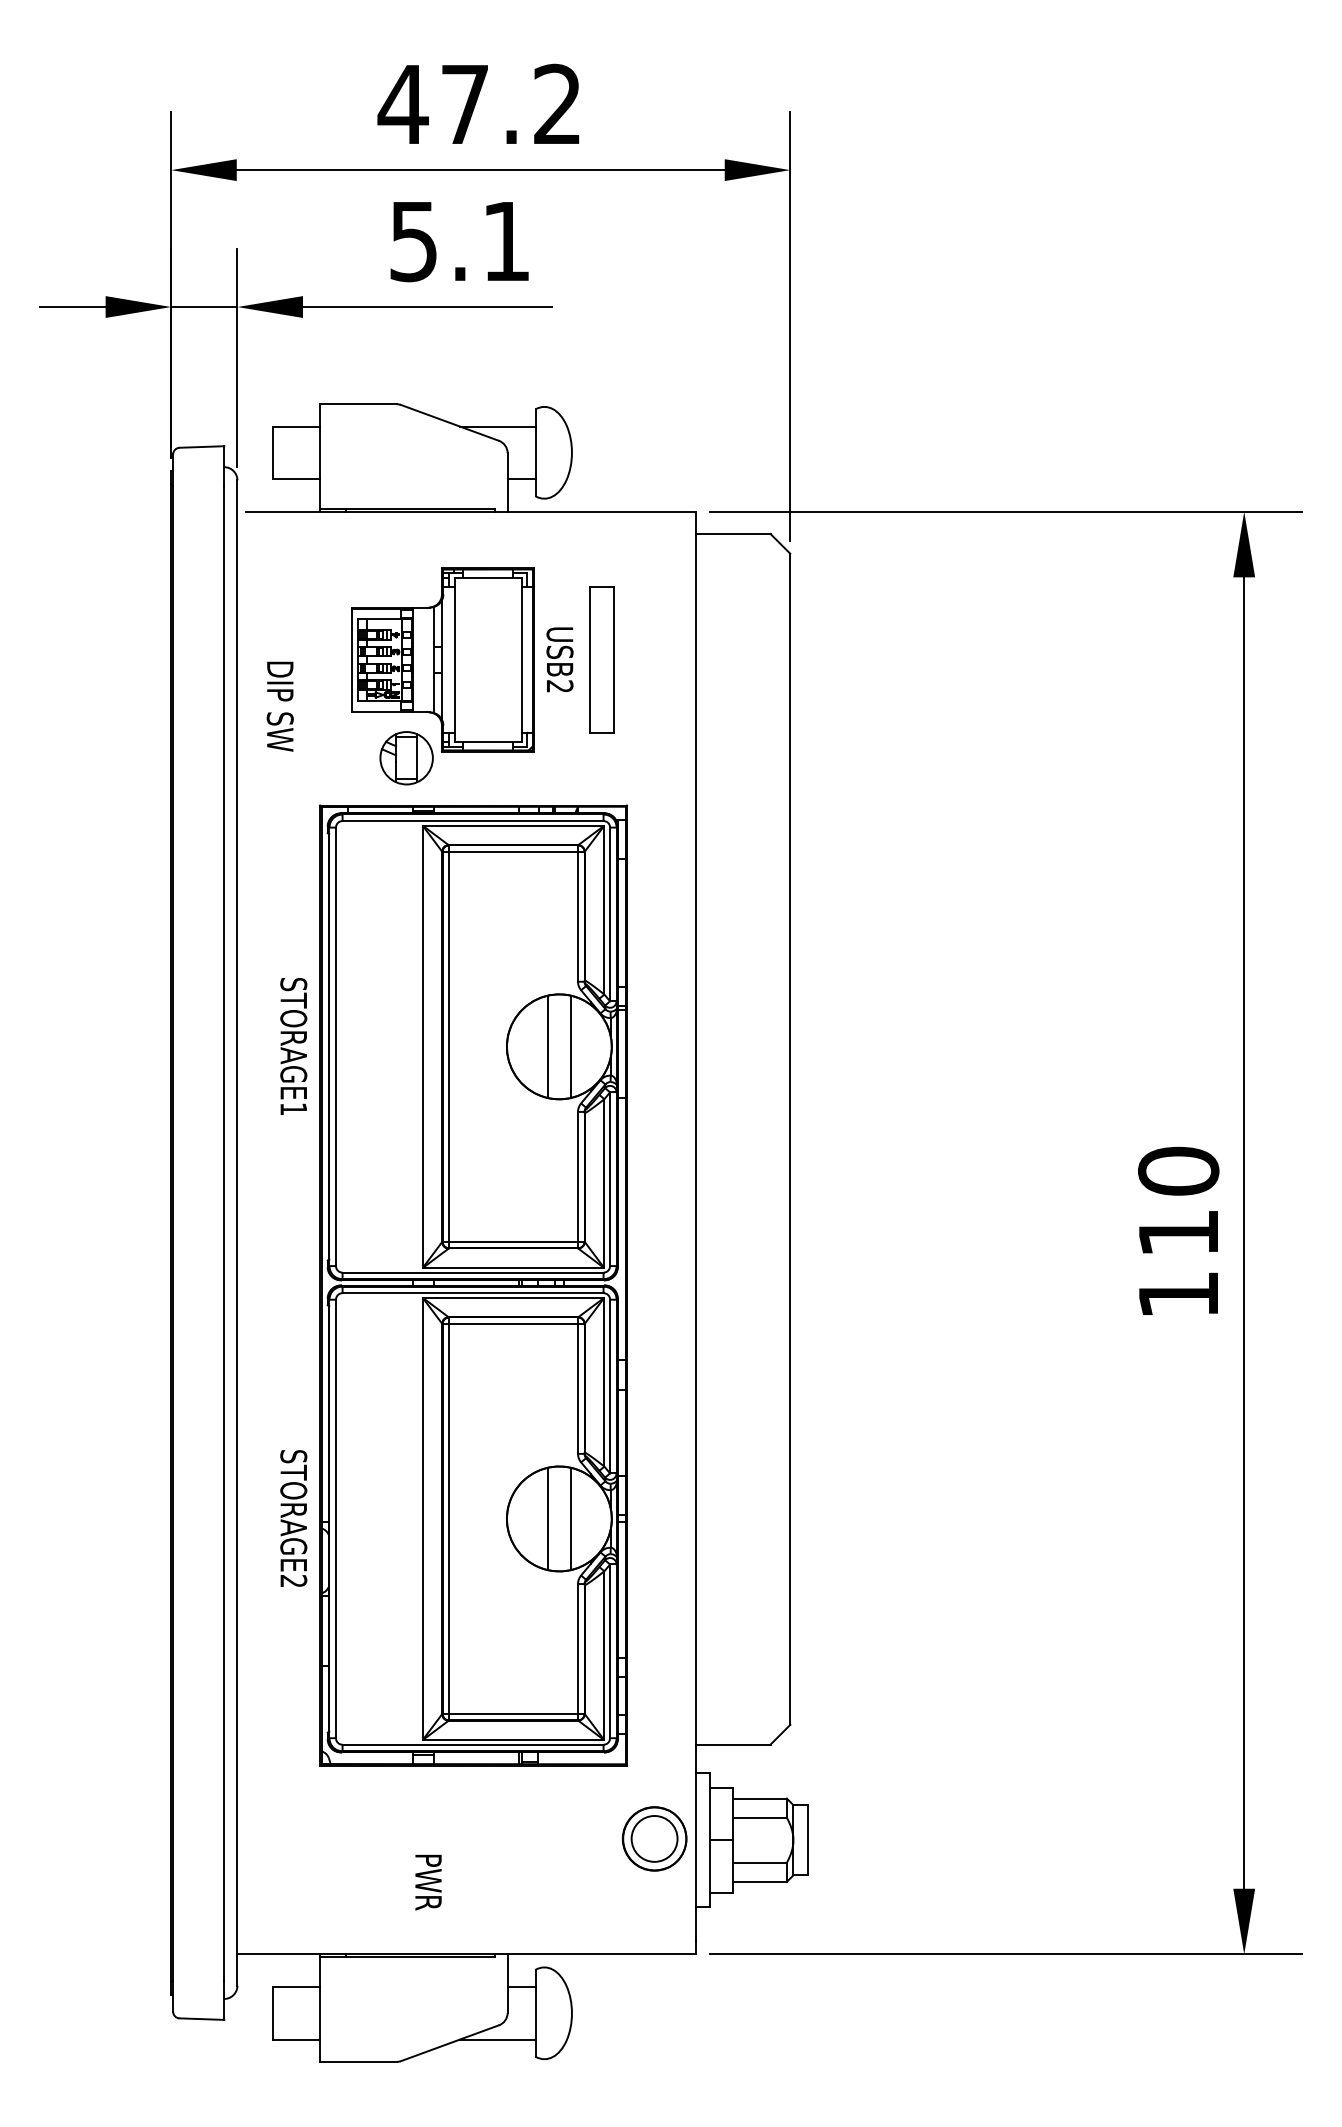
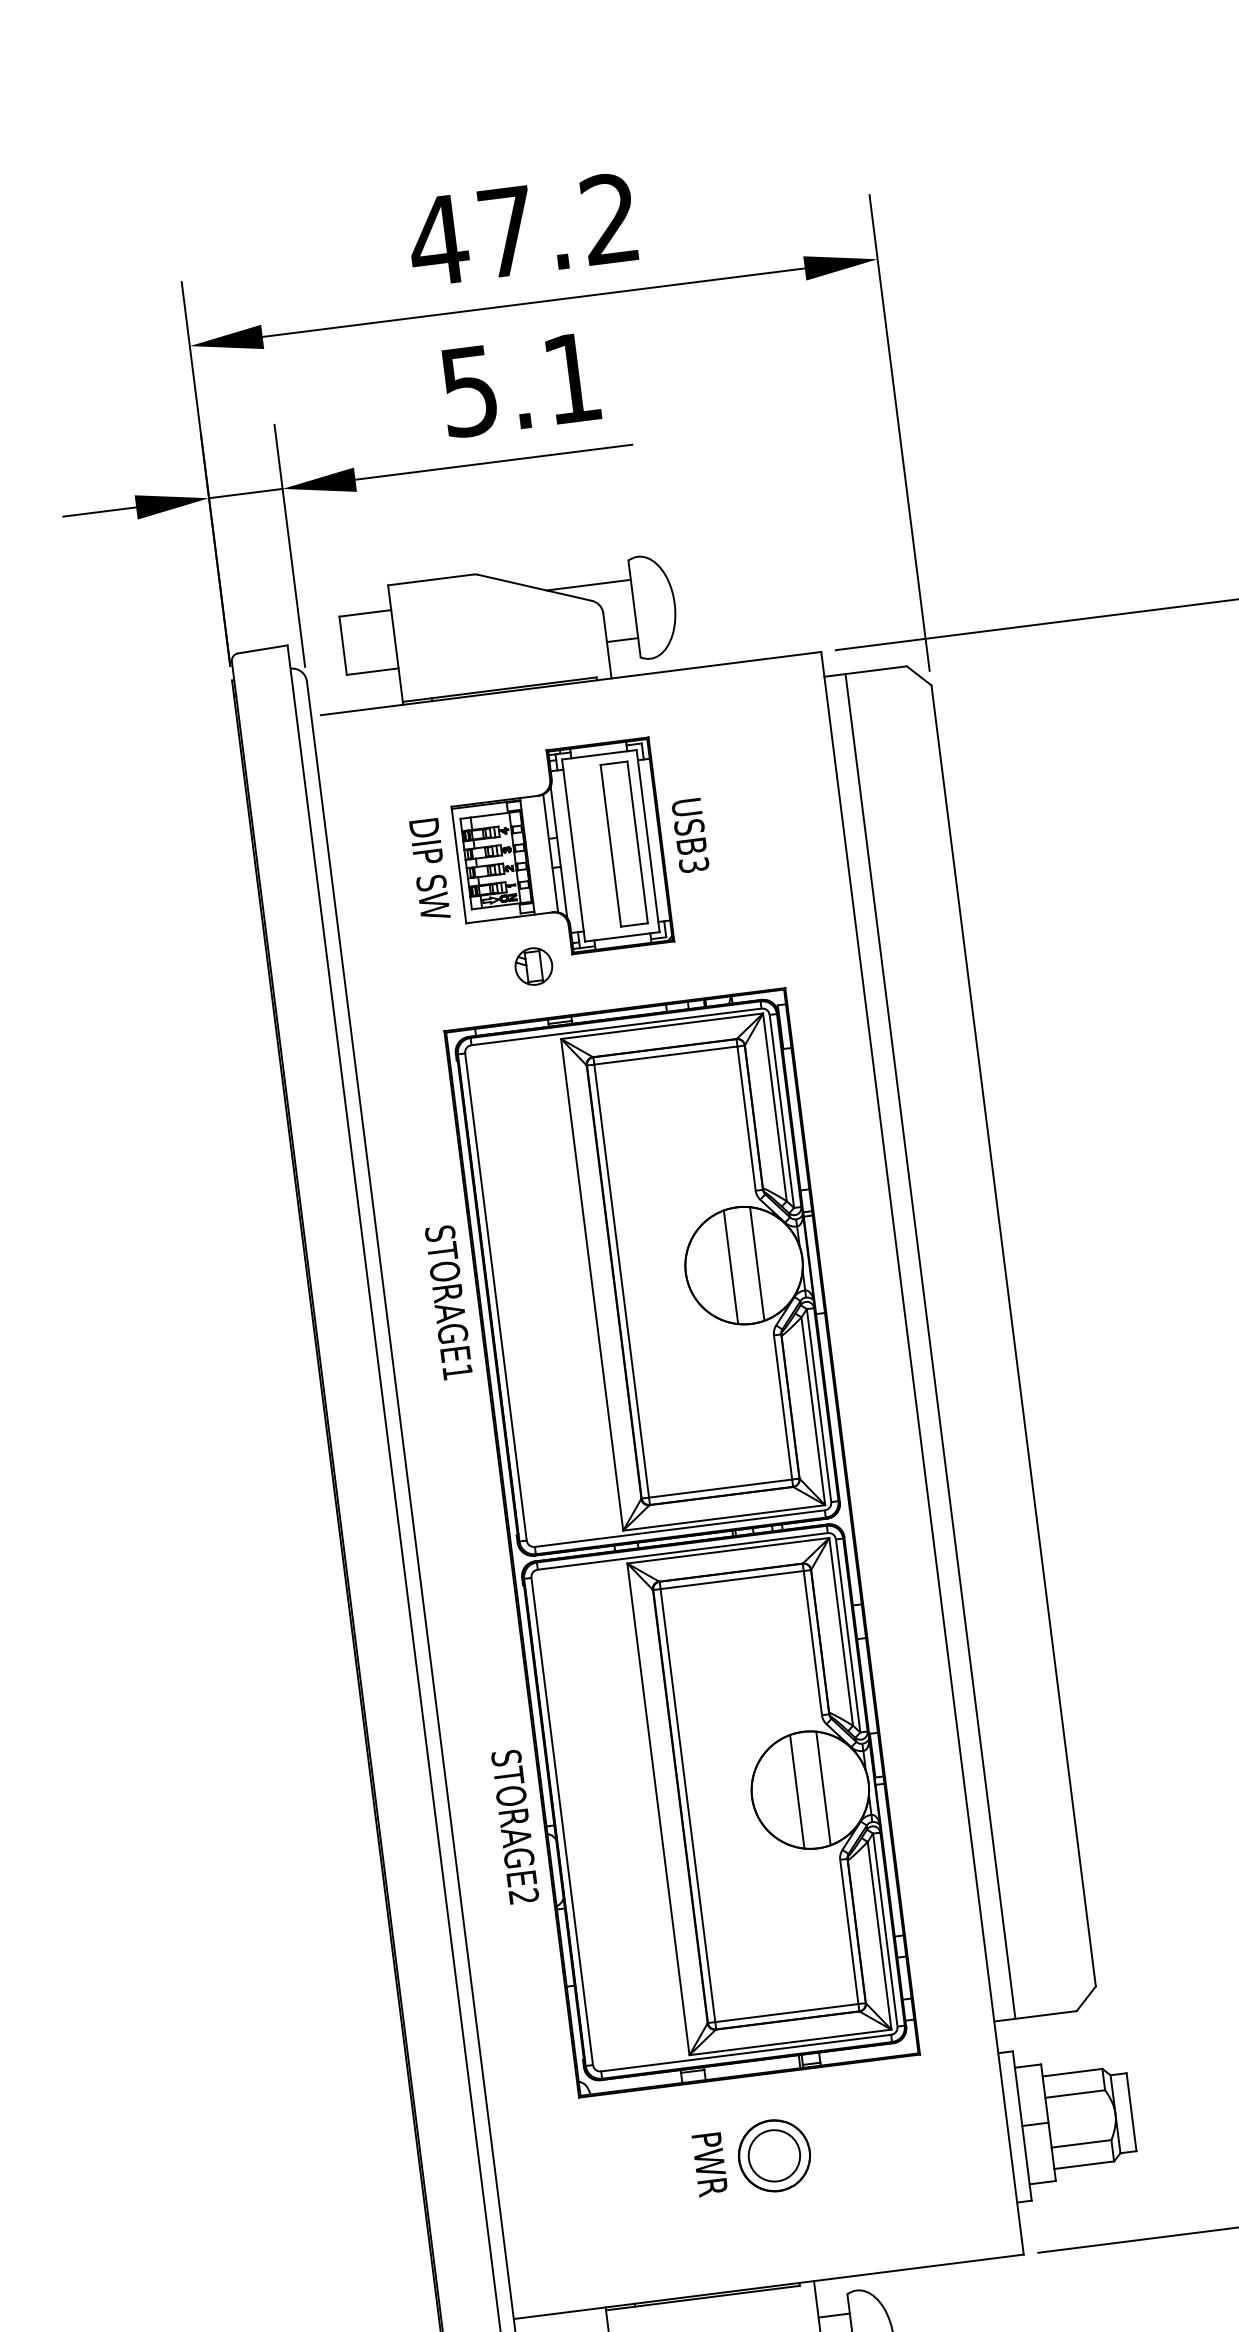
part: (601, 659) -> (623, 843), moved
text: (559, 686) -> (693, 865), USB2 -> USB3
text: (279, 706) -> (428, 869), moved
part: (406, 758) -> (533, 966), size x0.62
line: (715, 1139) -> (930, 1346), added
part: (654, 1838) -> (774, 2155), moved
text: (428, 1882) -> (709, 2164), moved

